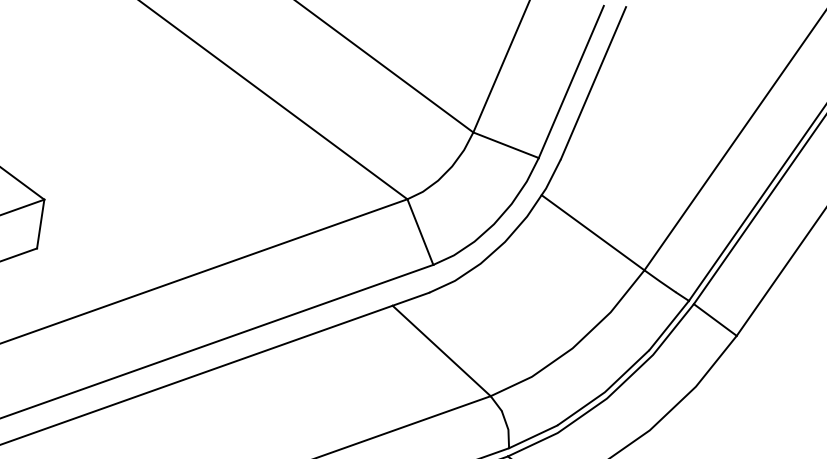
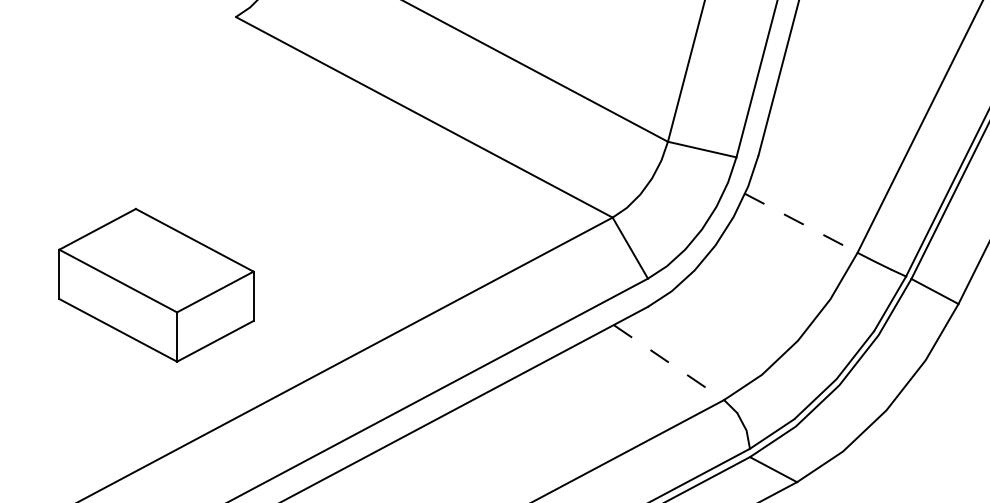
line: (593, 233) -> (801, 223), solid -> dashed
line: (441, 350) -> (668, 362), solid -> dashed

